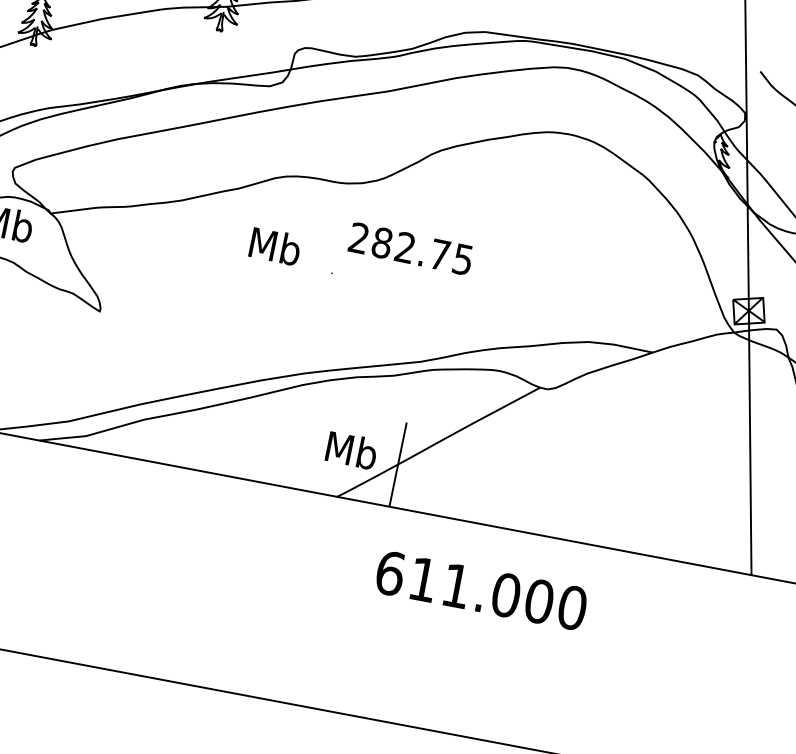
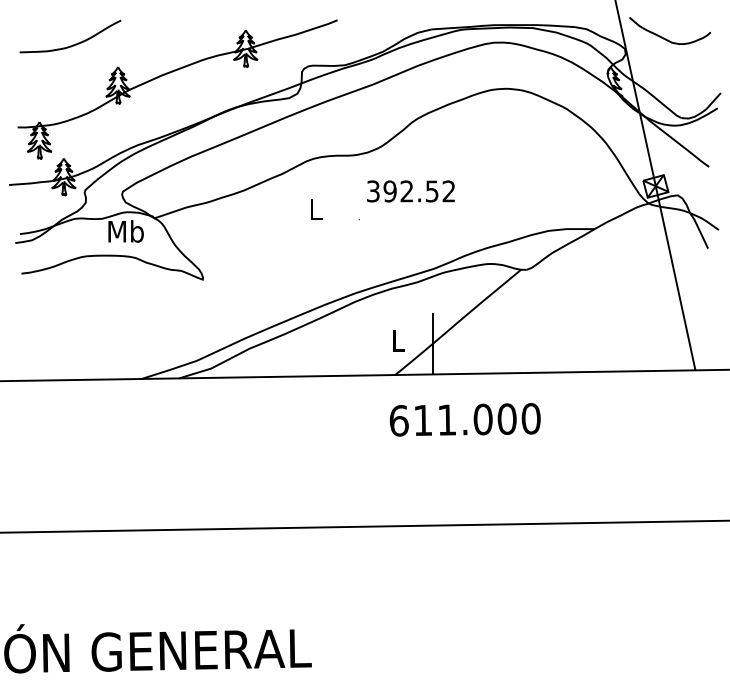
text: (274, 245) -> (315, 208), Mb -> L
text: (411, 249) -> (411, 191), 282.75 -> 392.52
text: (351, 450) -> (398, 340), Mb -> L
text: (480, 590) -> (464, 419), moved

